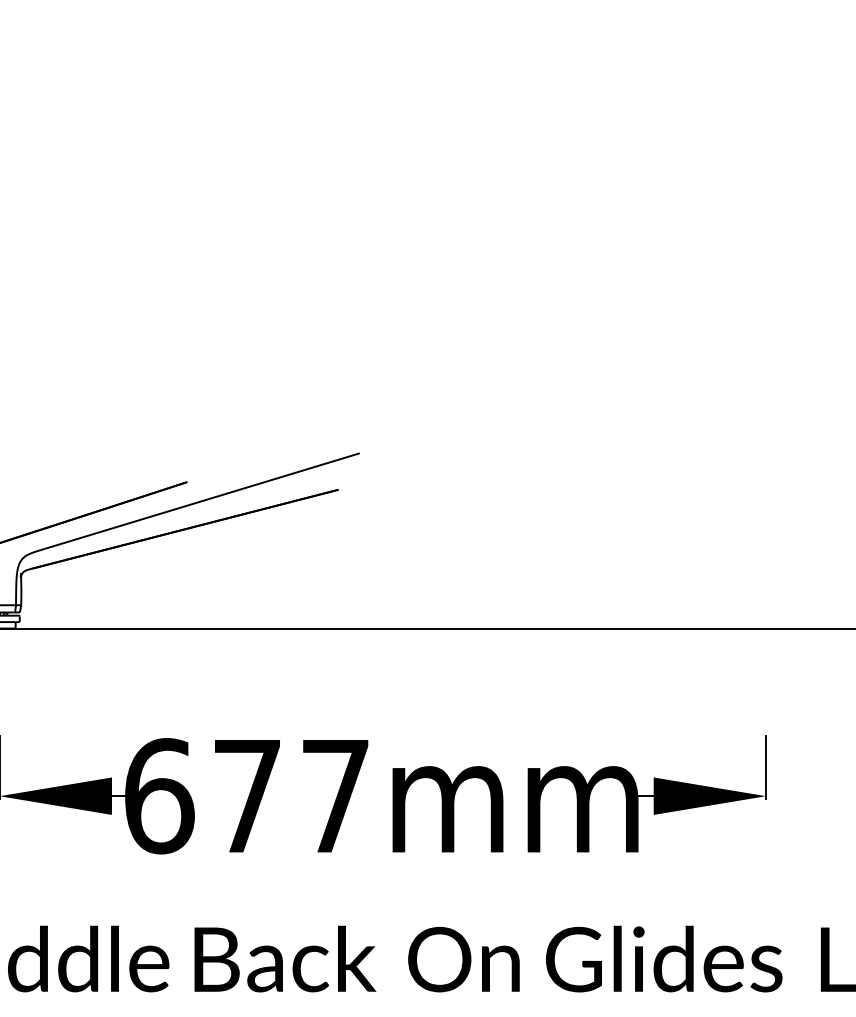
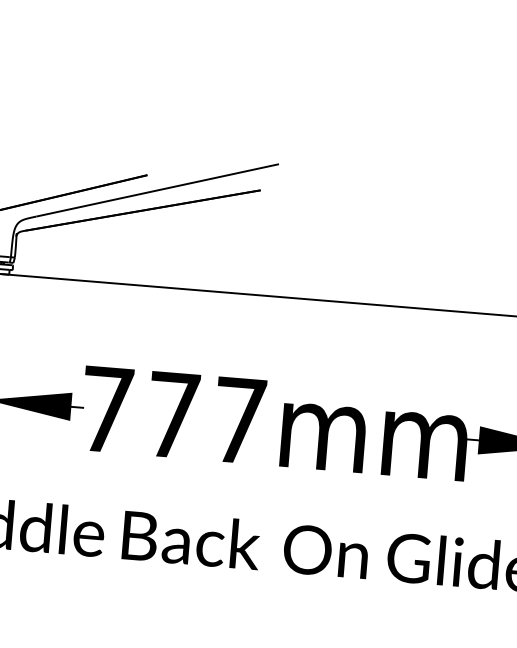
text: (159, 796) -> (107, 410), 677mm -> 777mm

